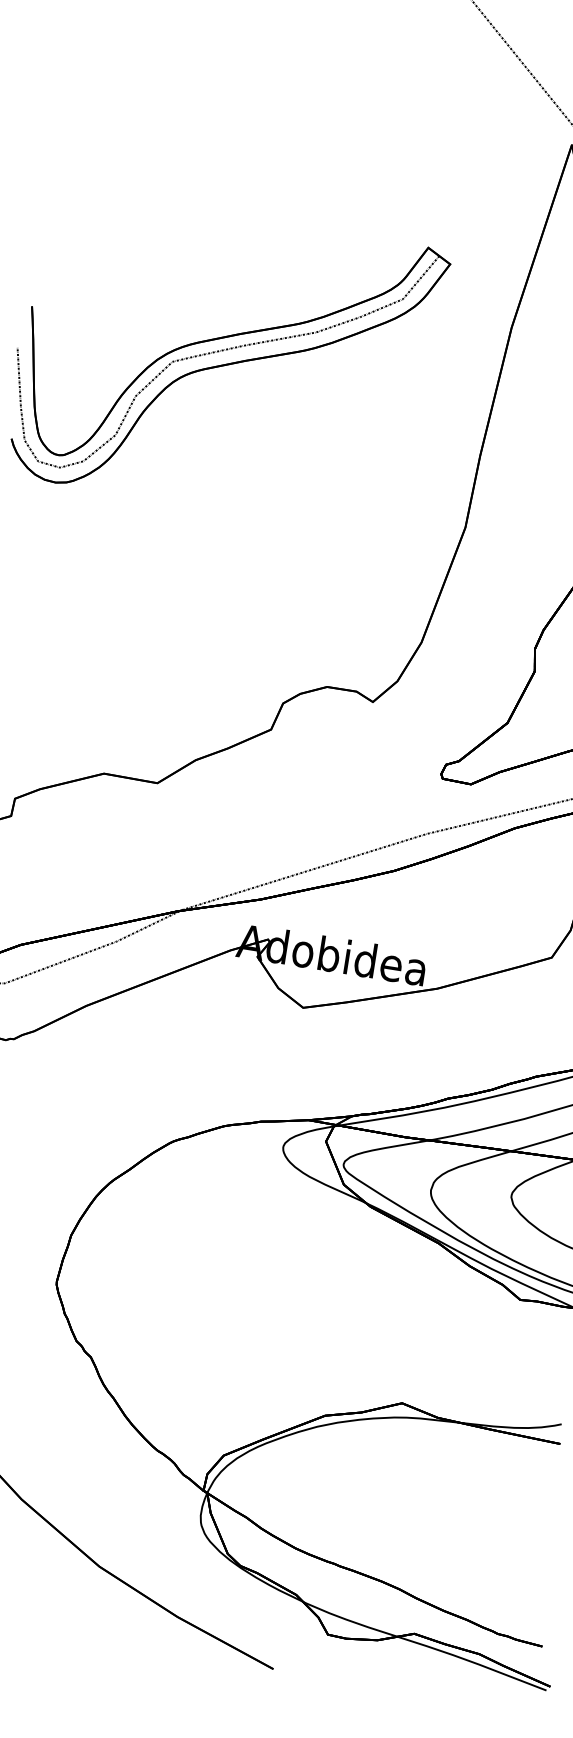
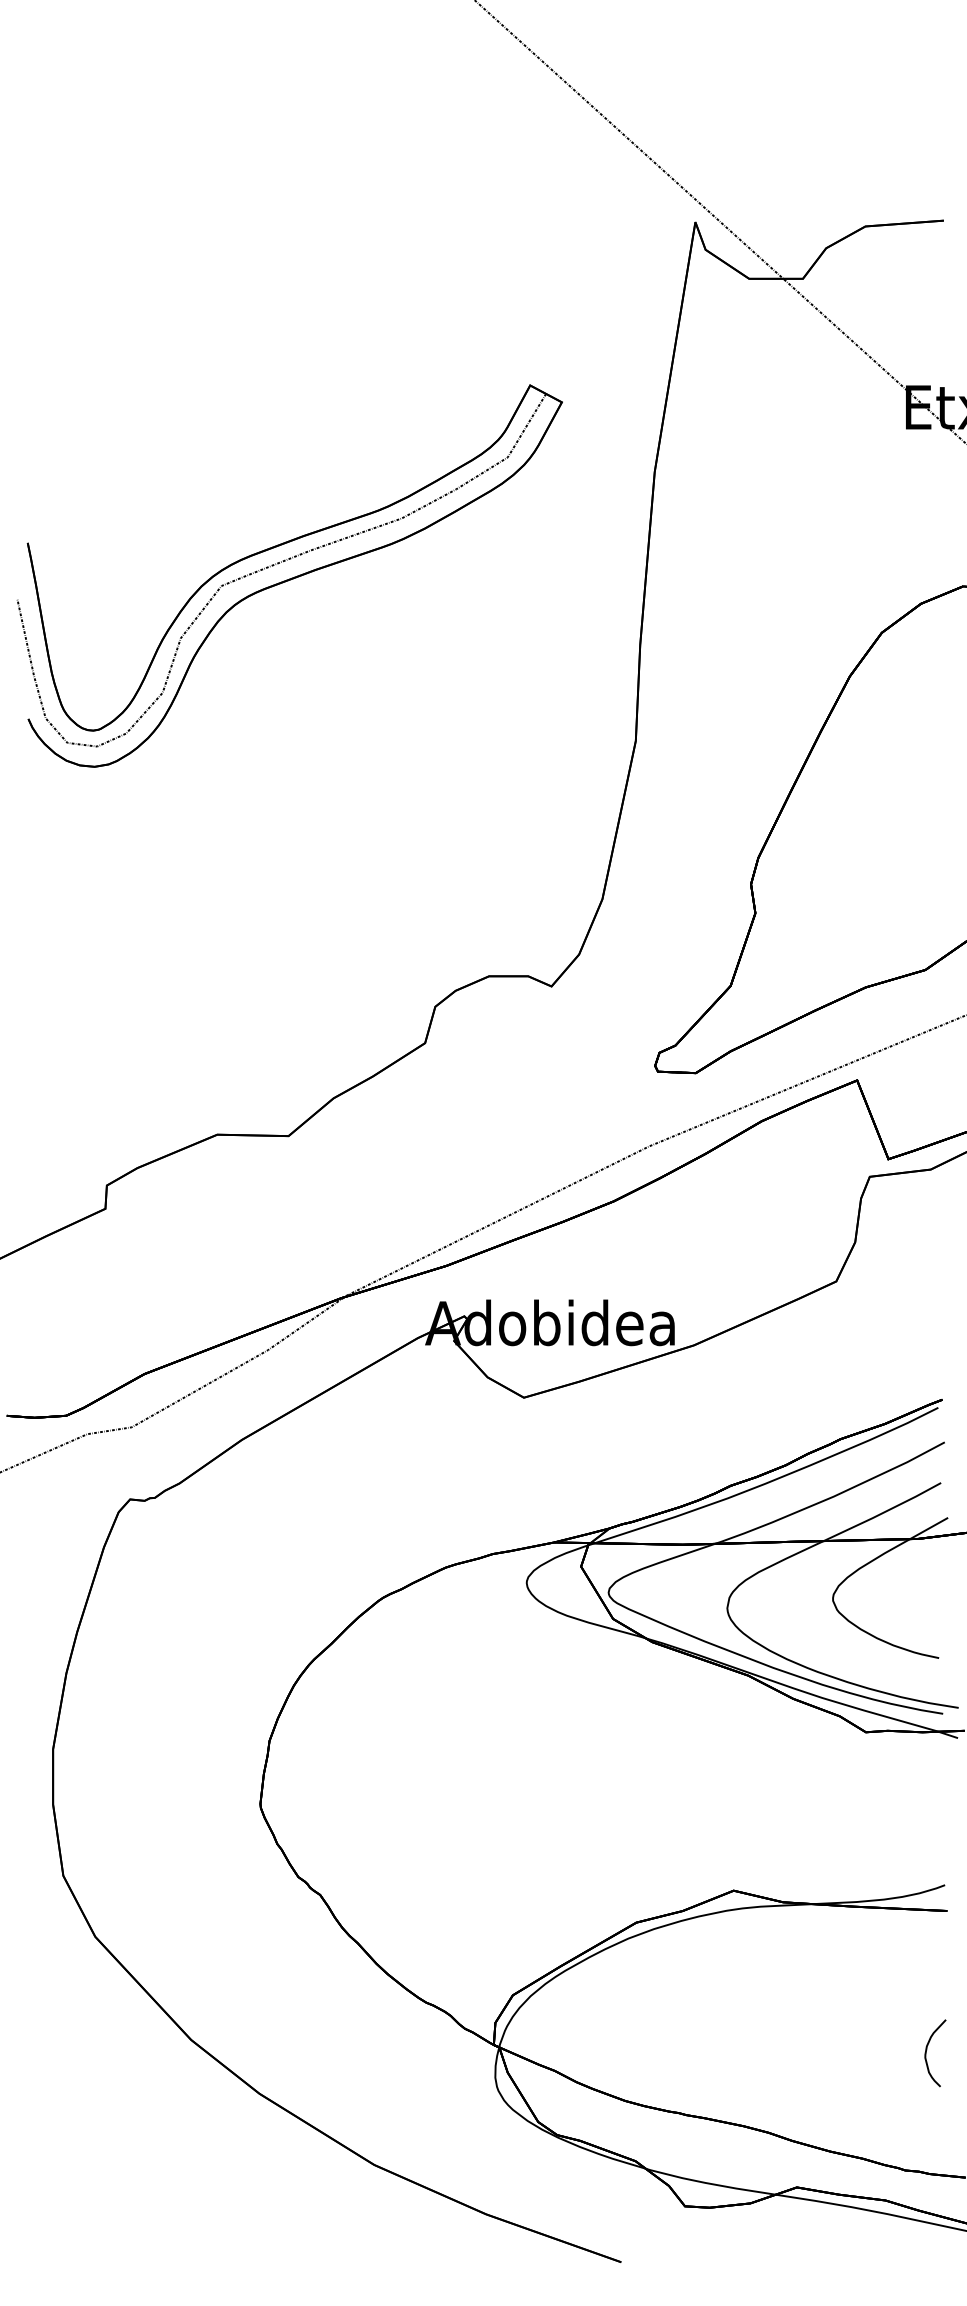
curve: (528, 1546) -> (927, 2050), added

